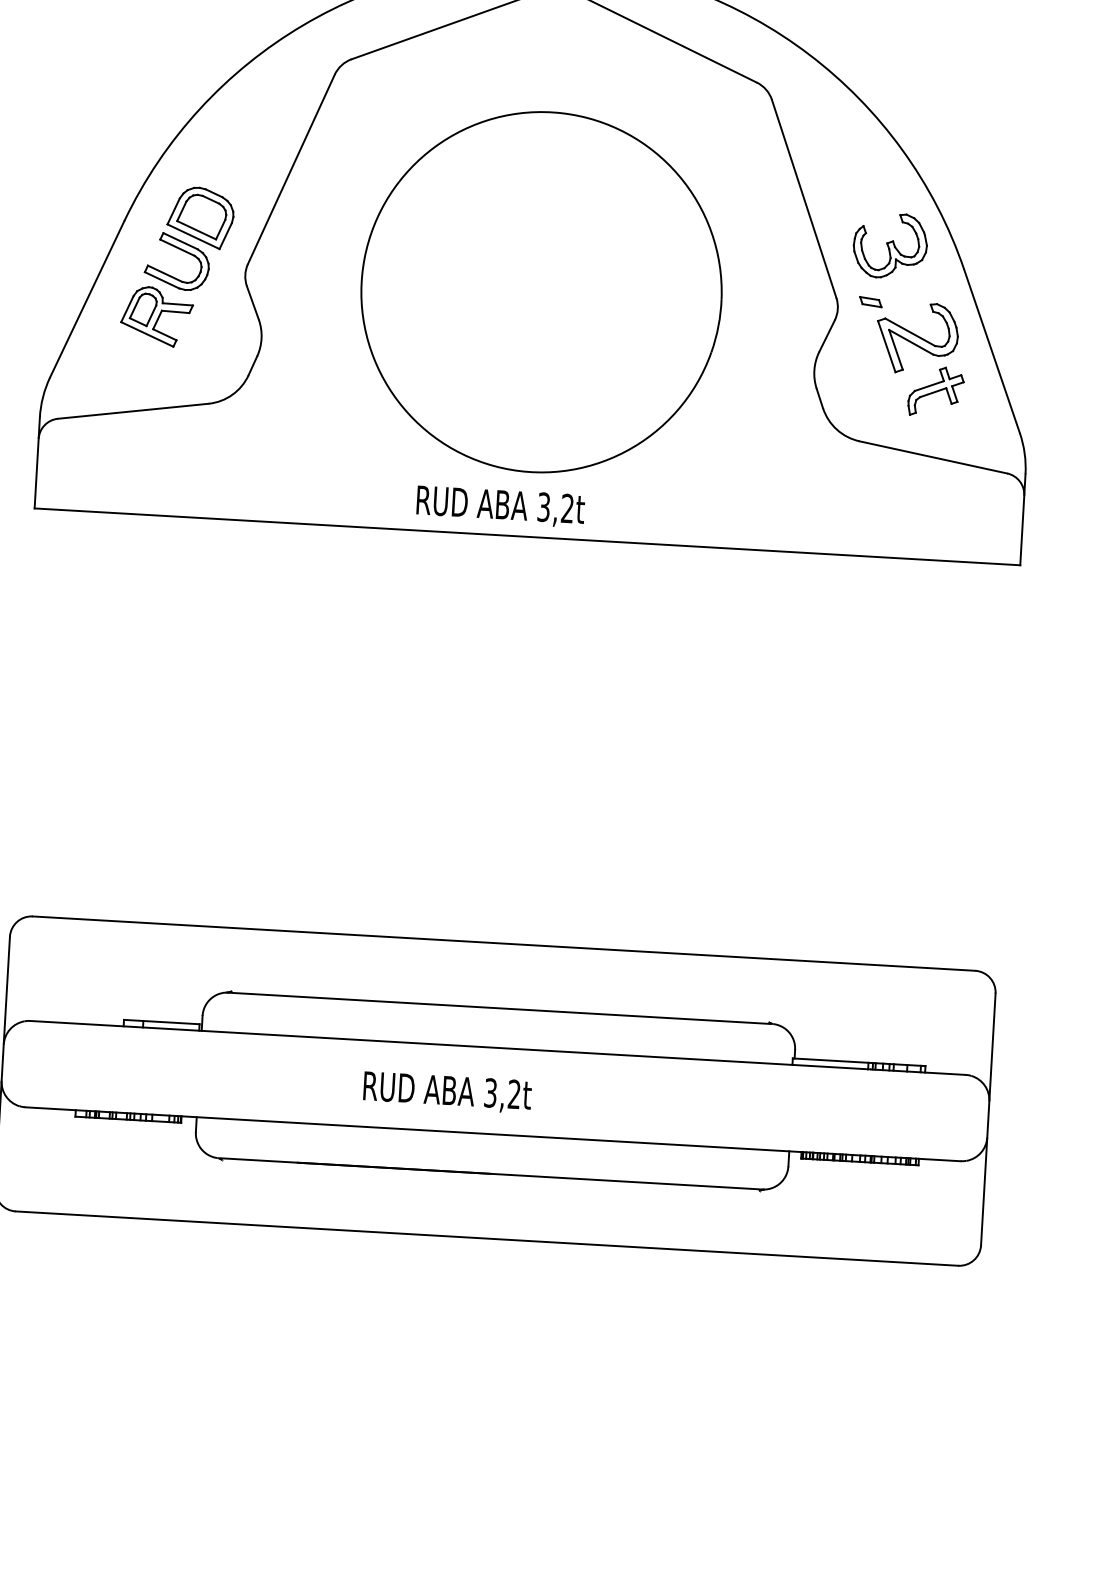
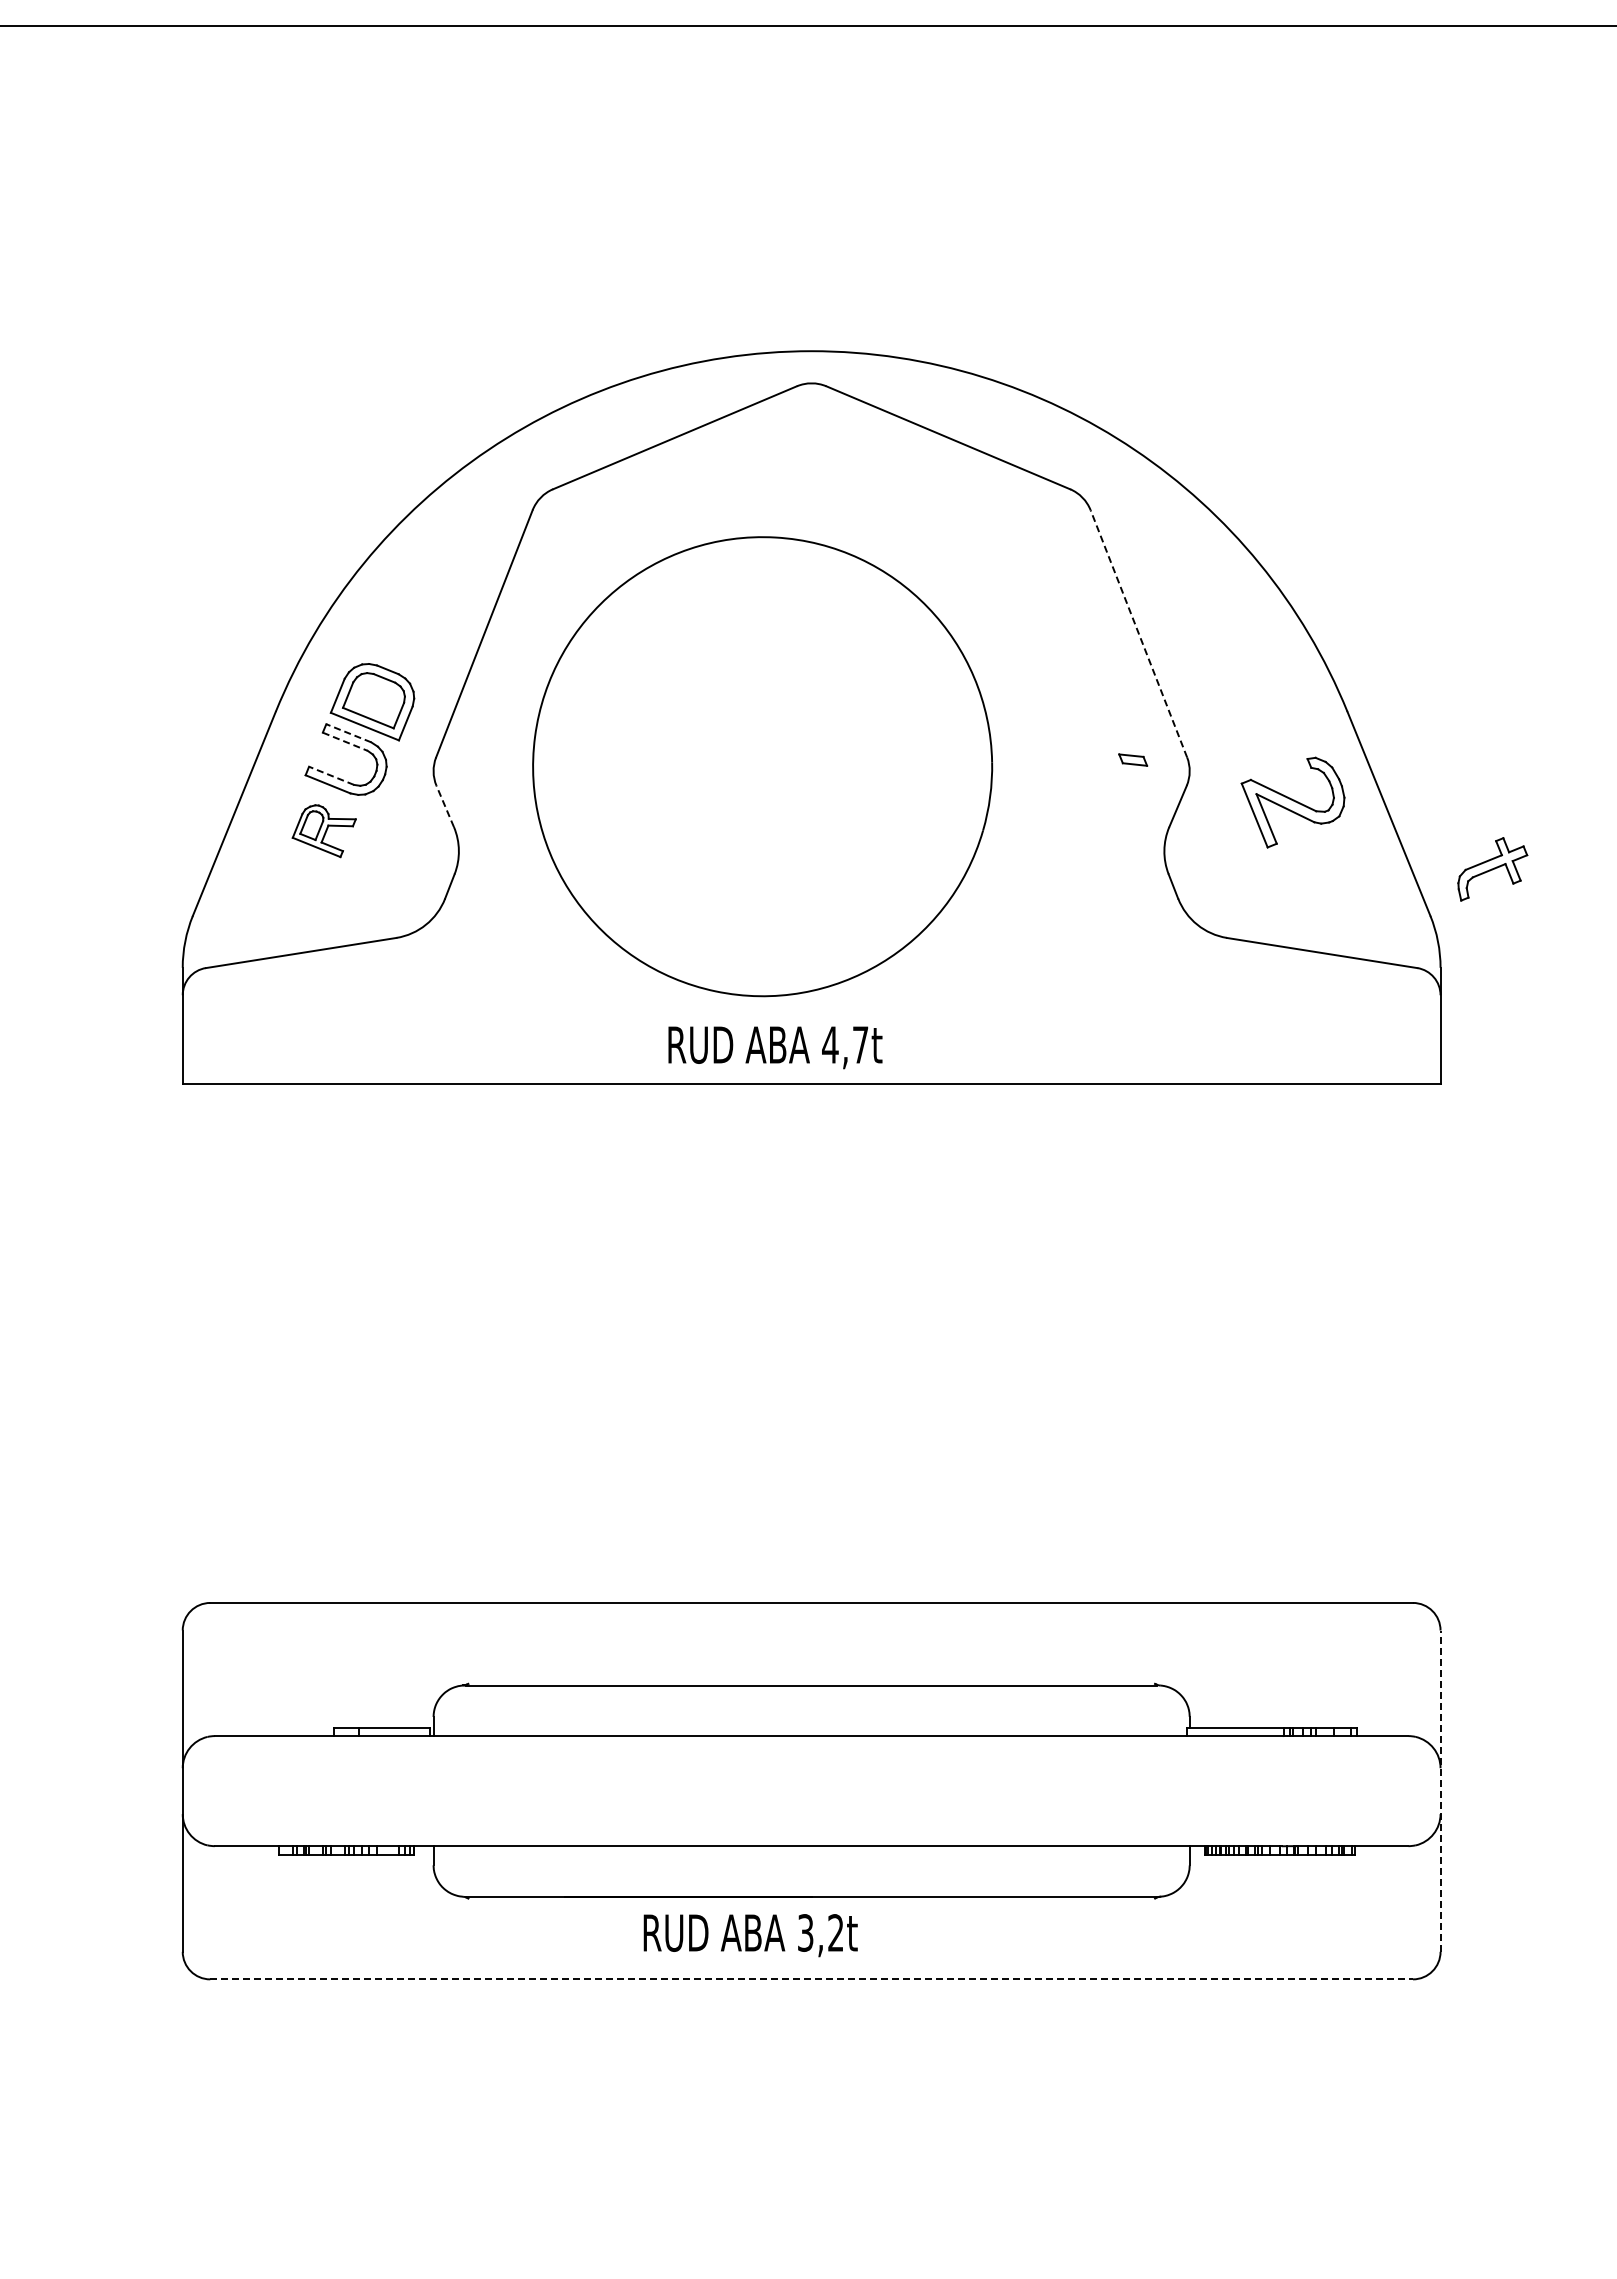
line: (803, 198) -> (1138, 633), solid -> dashed
line: (180, 241) -> (348, 733), solid -> dashed
part: (890, 246) -> (1251, 687), removed
line: (177, 247) -> (345, 741), solid -> dashed
line: (165, 273) -> (331, 775), solid -> dashed
part: (541, 292) -> (762, 766), moved
part: (871, 301) -> (1133, 759), moved
line: (253, 302) -> (445, 805), solid -> dashed
part: (157, 317) -> (324, 831), size x0.7
part: (935, 391) -> (1492, 869), moved
text: (555, 507) -> (845, 1044), 3,2t -> 4,7t
text: (447, 1092) -> (750, 1935), moved
line: (988, 1119) -> (1440, 1791), solid -> dashed
line: (487, 1238) -> (812, 1979), solid -> dashed

